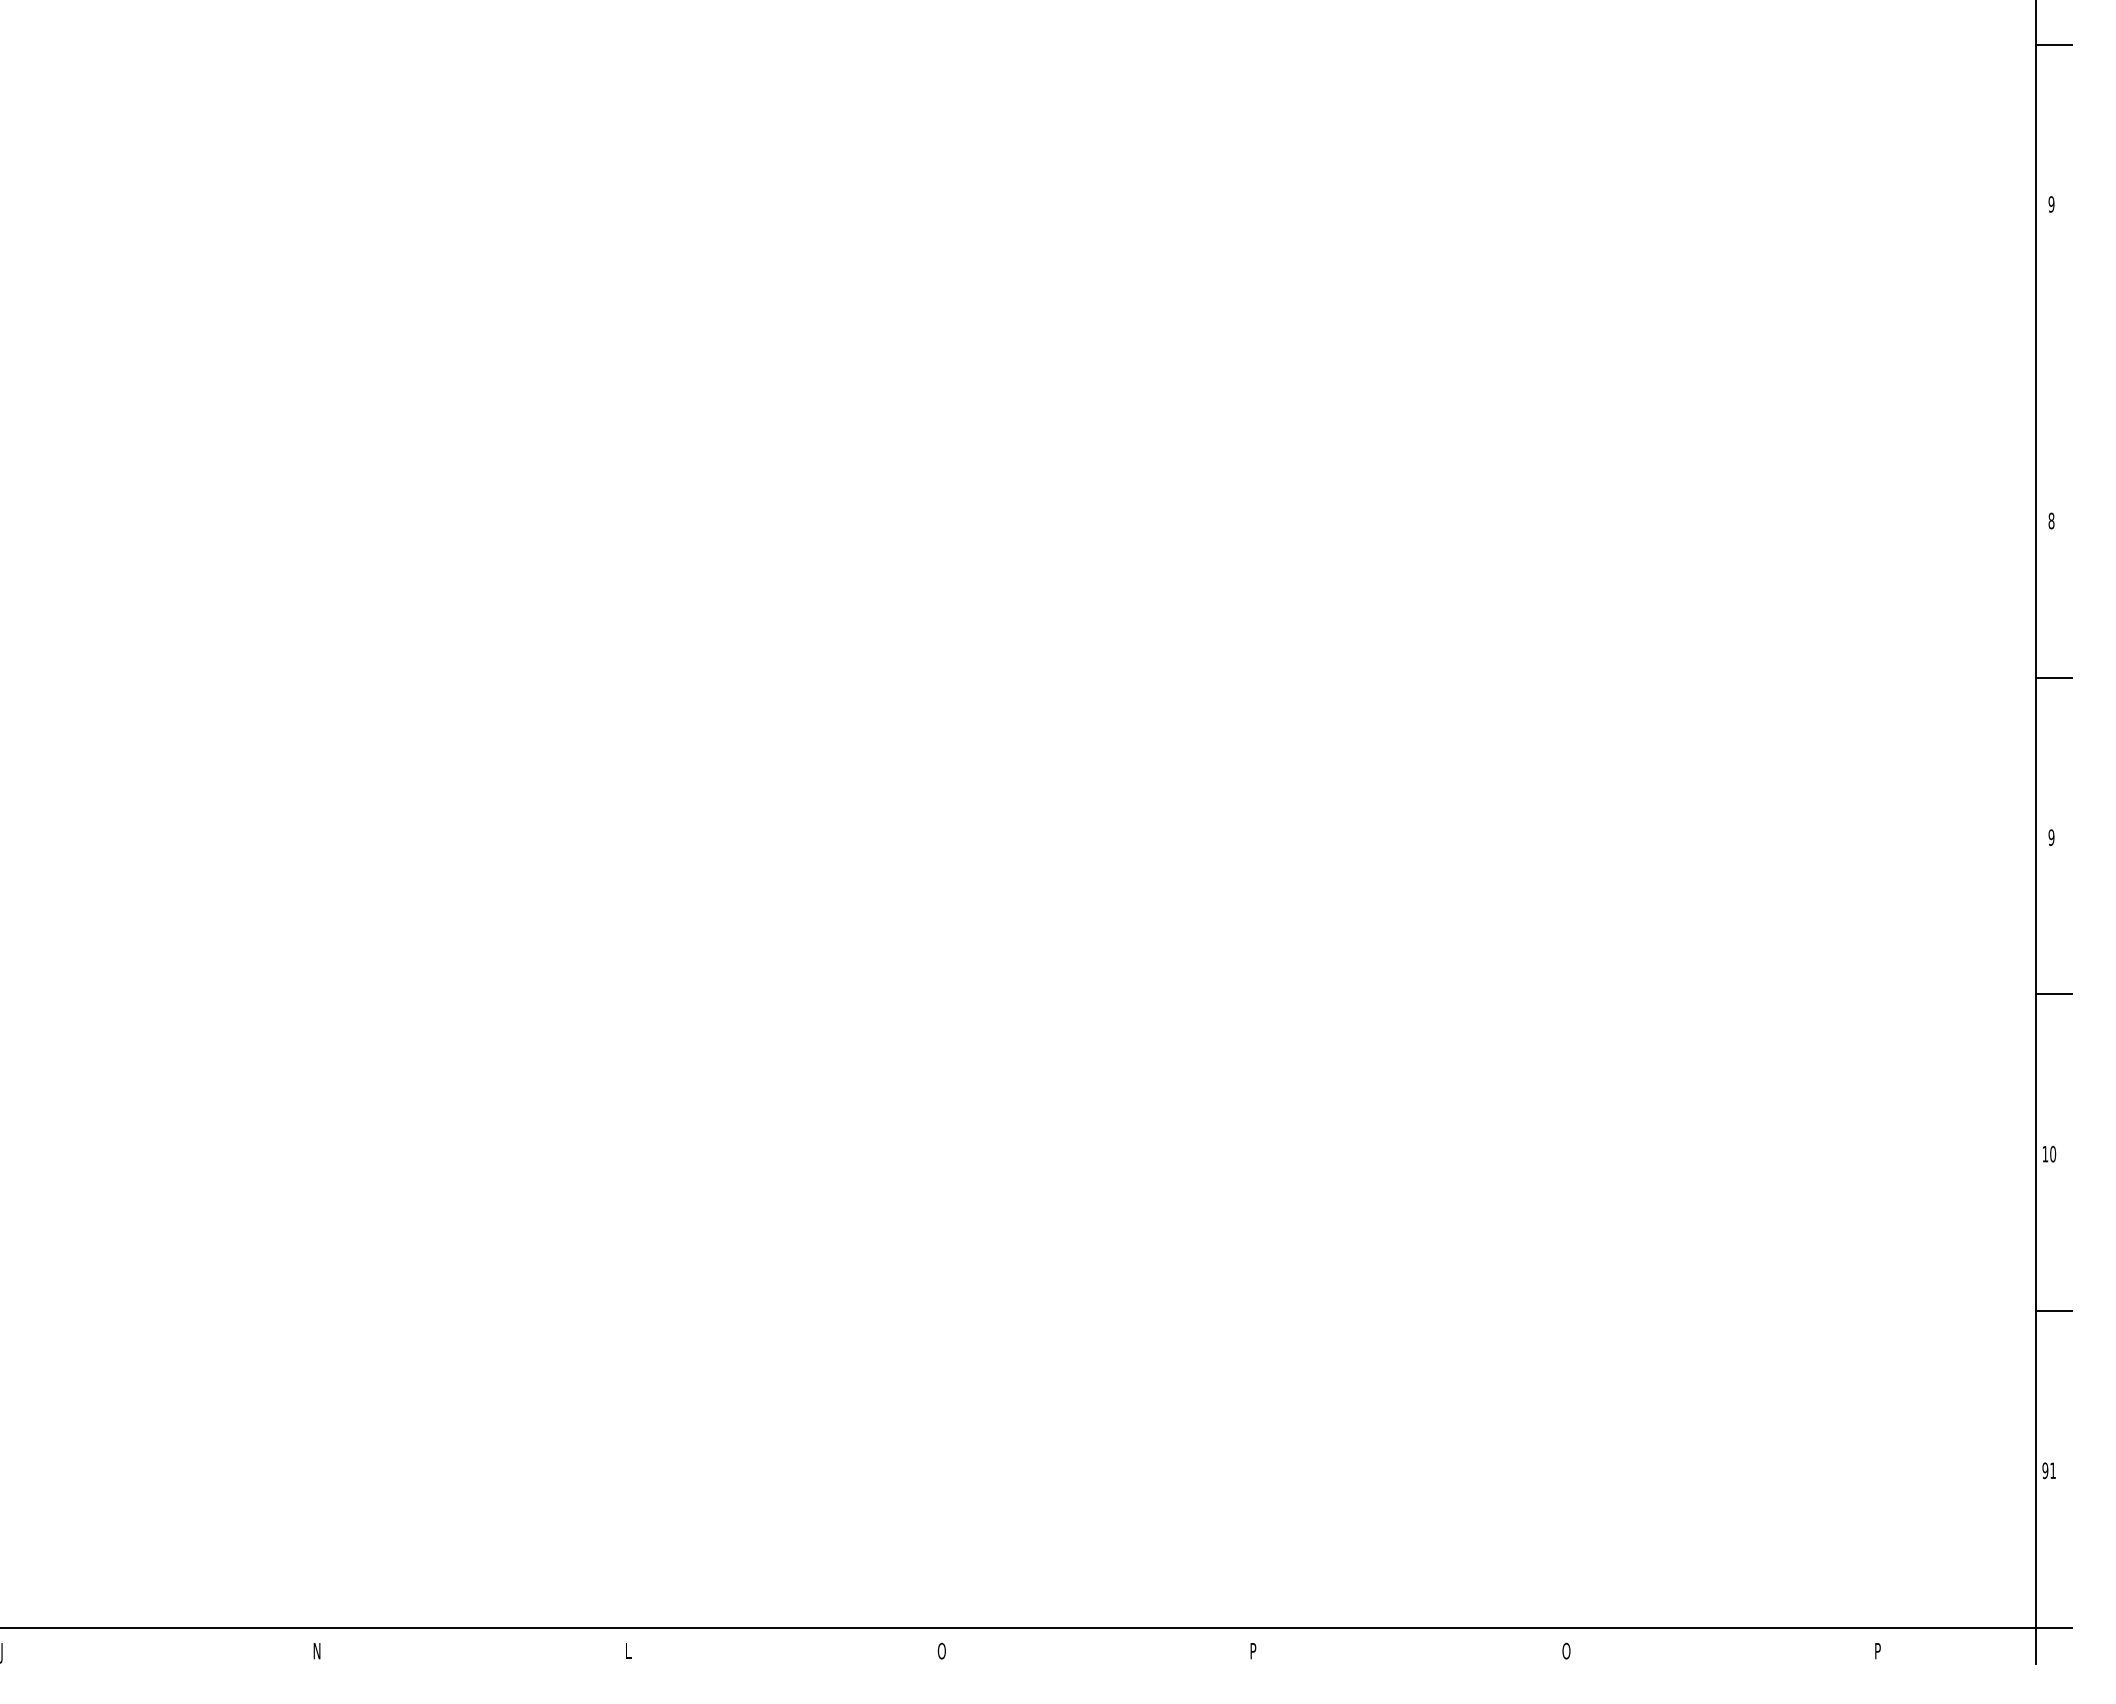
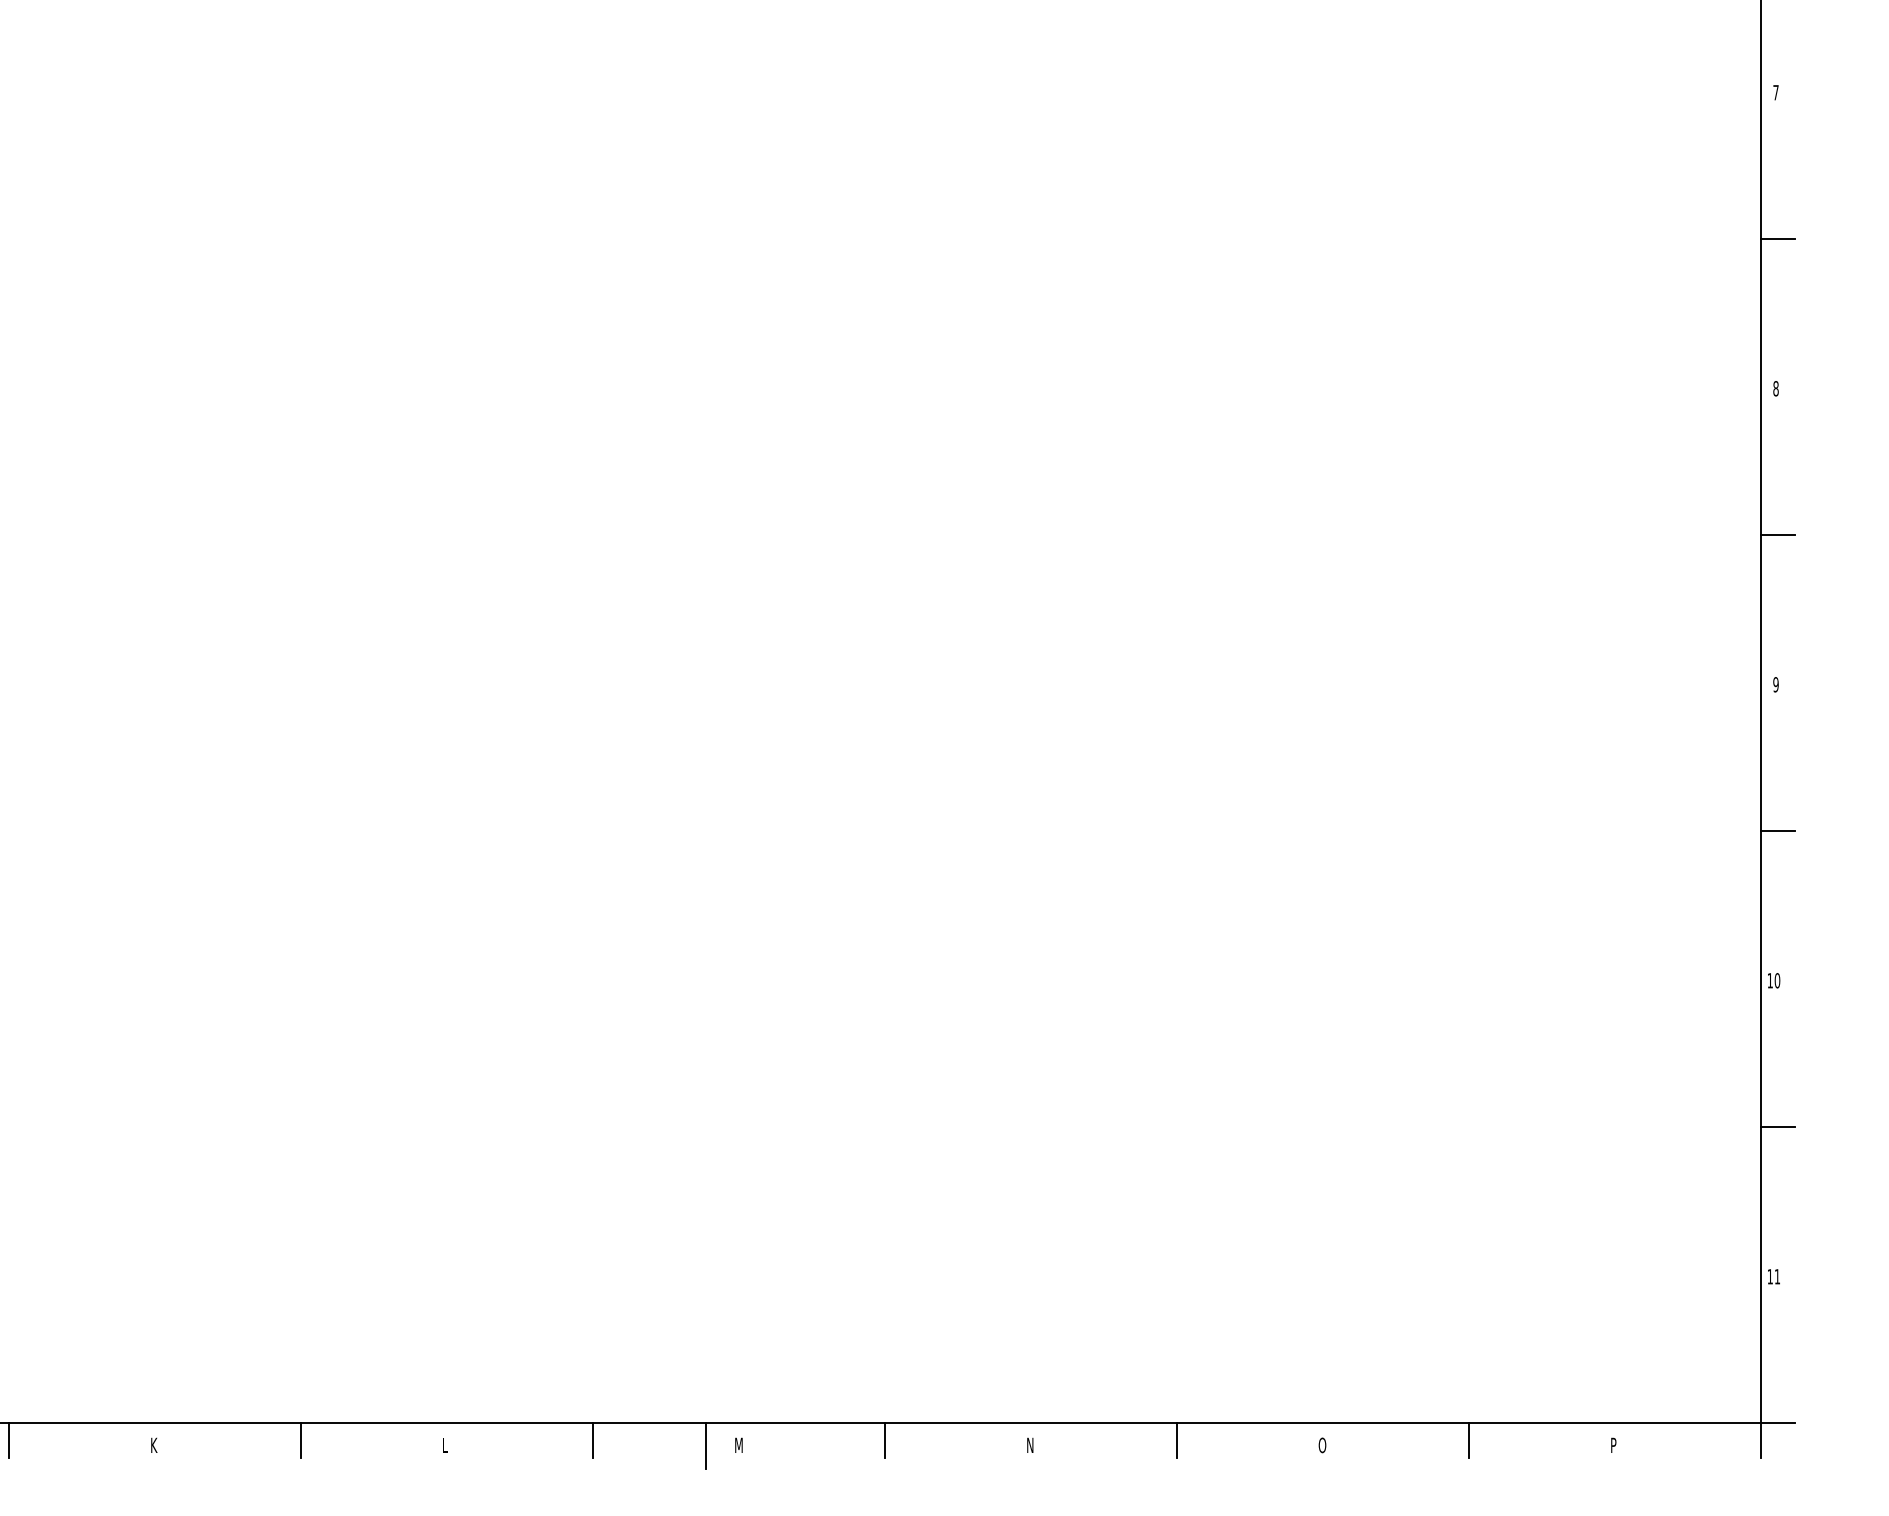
text: (2051, 204) -> (1775, 92), 9 -> 7
line: (2053, 361) -> (1777, 239), added
text: (2045, 1470) -> (1770, 1276), 91 -> 11
line: (162, 1645) -> (9, 1440), added
line: (474, 1645) -> (301, 1440), added
line: (786, 1645) -> (593, 1440), added
line: (1098, 1645) -> (884, 1440), added
line: (1411, 1645) -> (1177, 1440), added
line: (1723, 1645) -> (1469, 1440), added
text: (317, 1650) -> (154, 1444), N -> K
text: (941, 1650) -> (738, 1444), O -> M
line: (907, 1651) -> (706, 1445), added
text: (1254, 1651) -> (1030, 1445), P -> N

